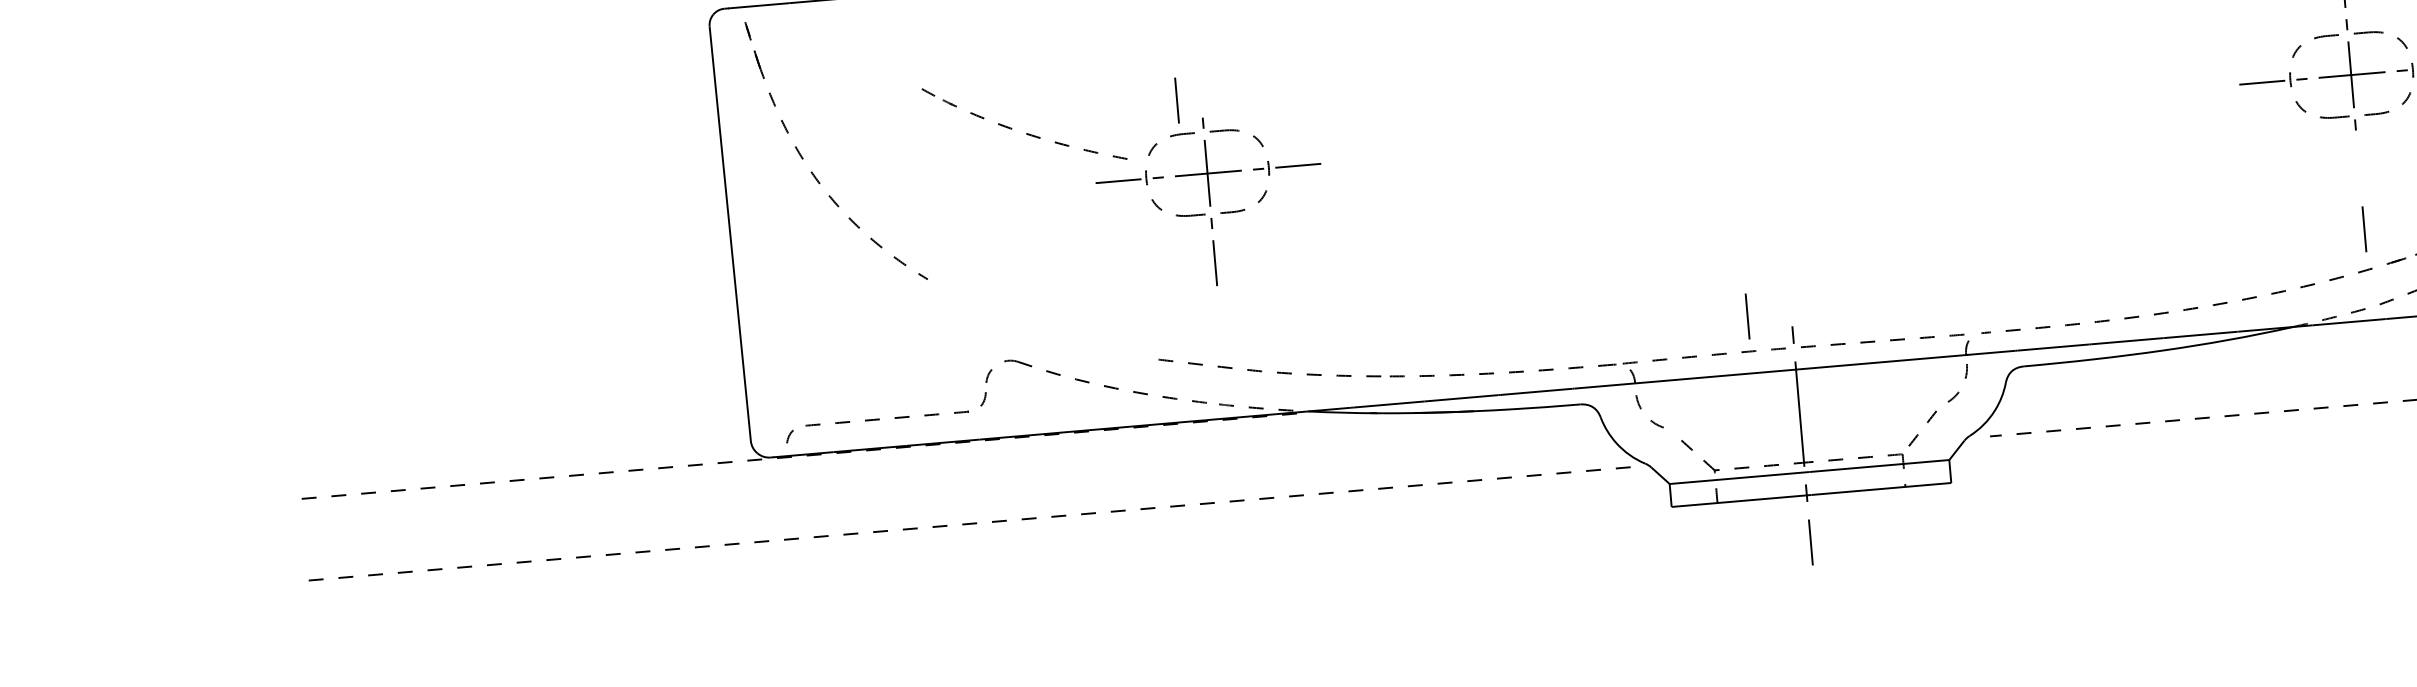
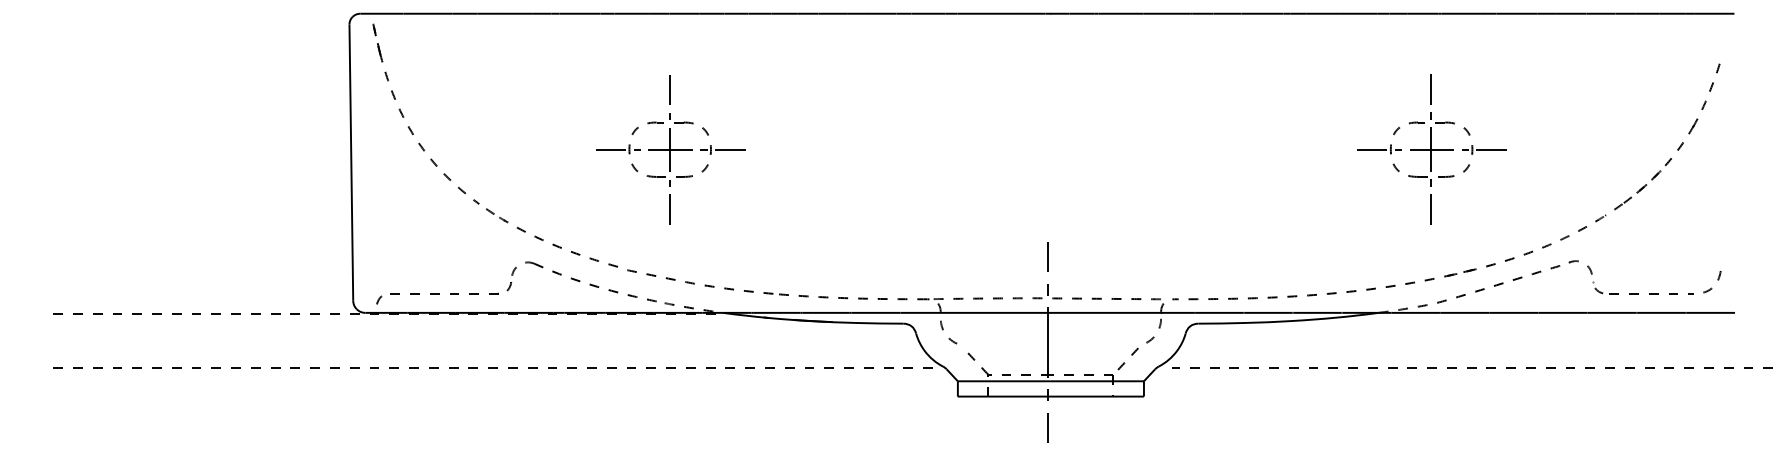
line: (1176, 99) -> (669, 89), moved
part: (1027, 132) -> (553, 243), moved
line: (2363, 229) -> (1430, 209), moved
line: (1747, 315) -> (1047, 256), moved

